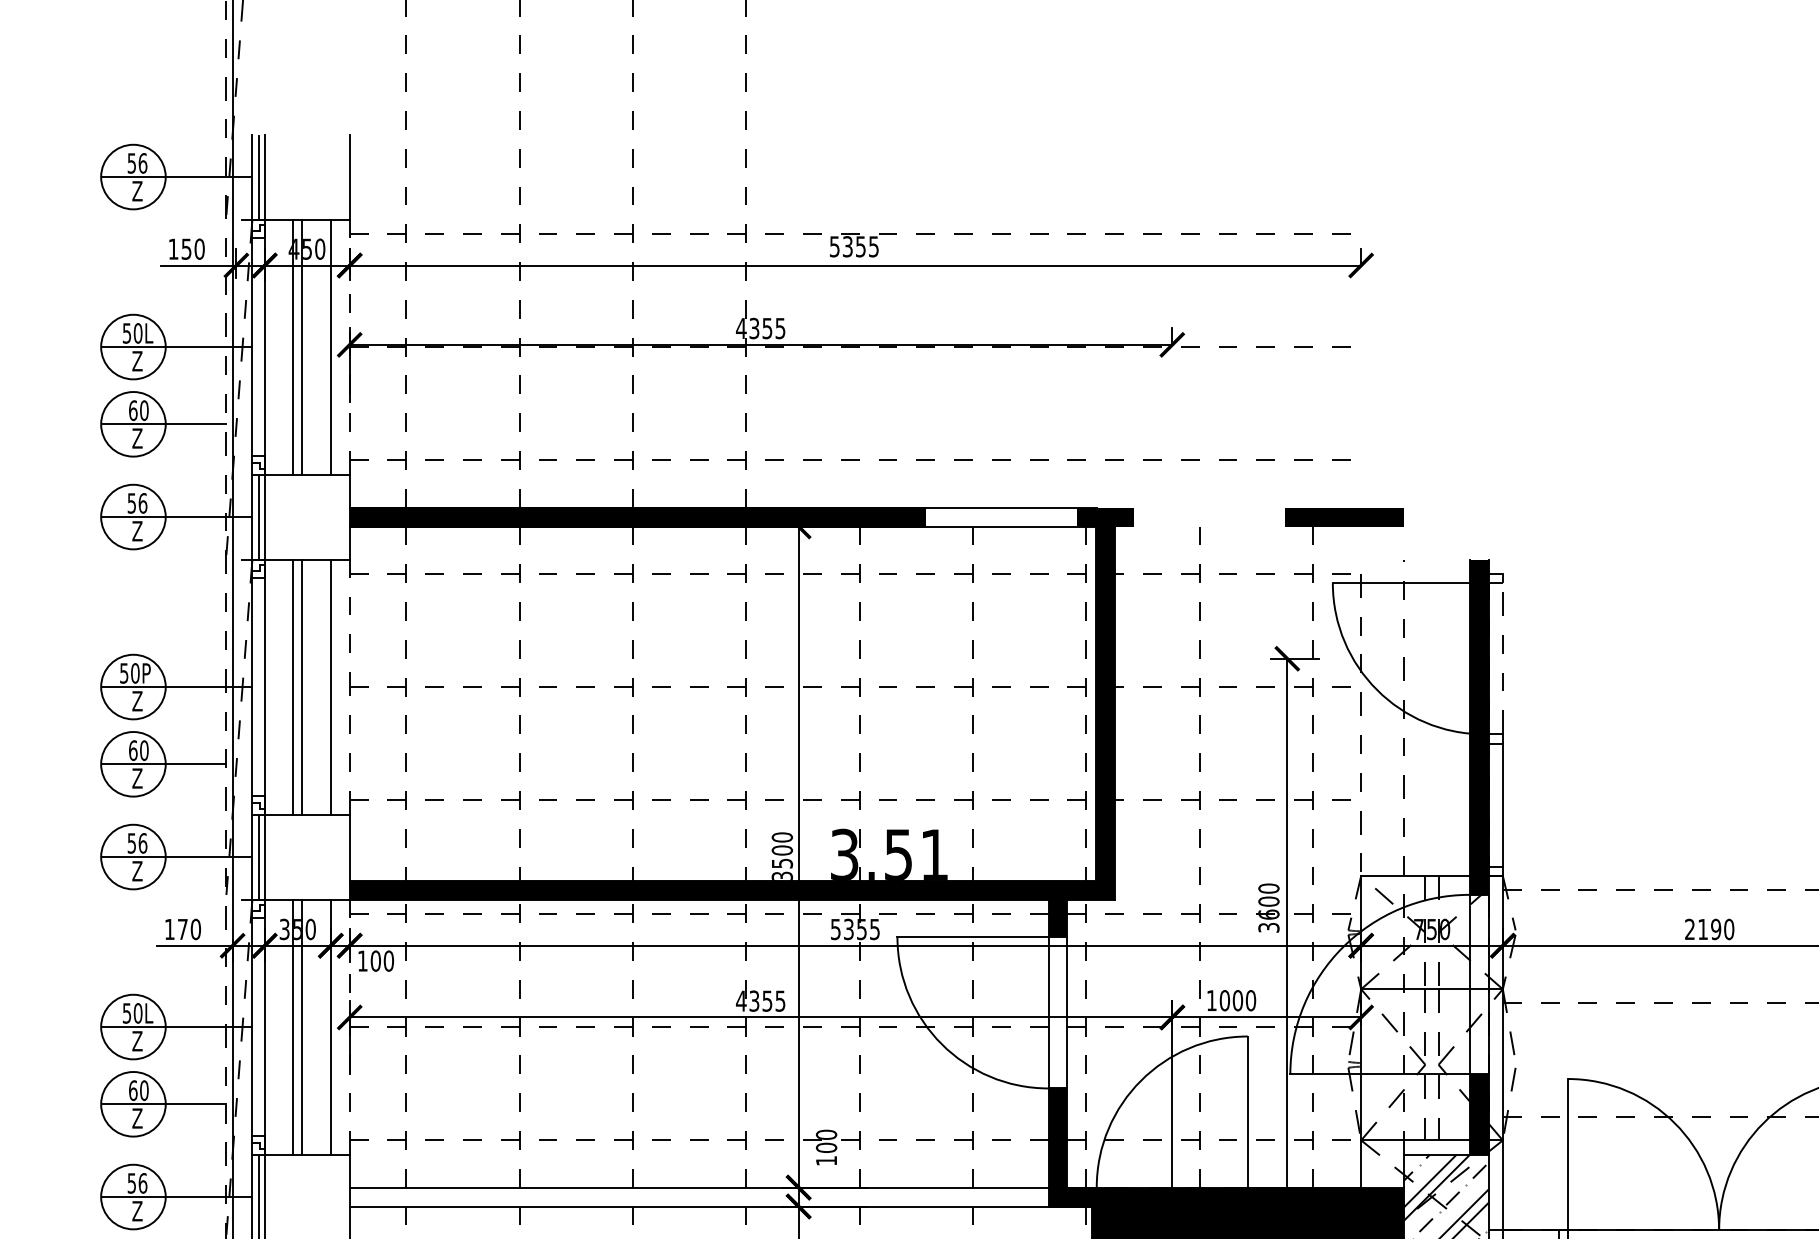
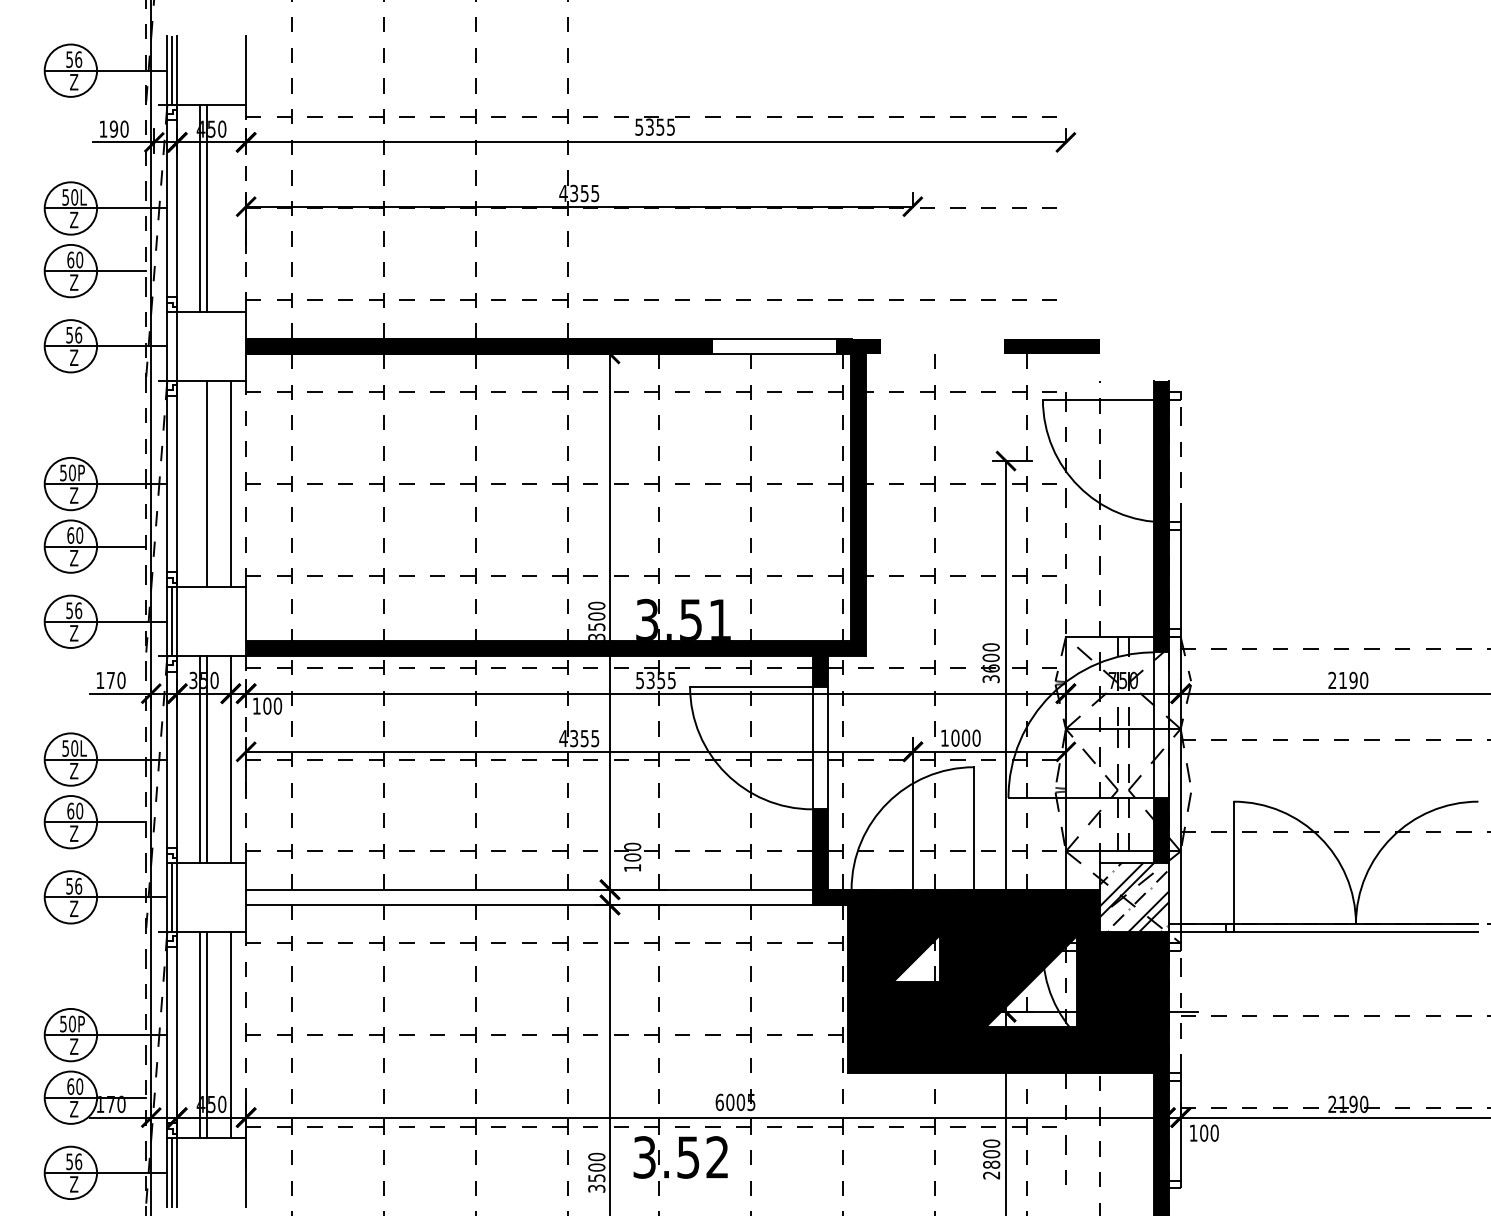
text: (186, 248) -> (113, 128), 150 -> 190
line: (330, 347) -> (230, 208), removed
line: (258, 517) -> (172, 346), removed
line: (293, 686) -> (200, 483), removed

